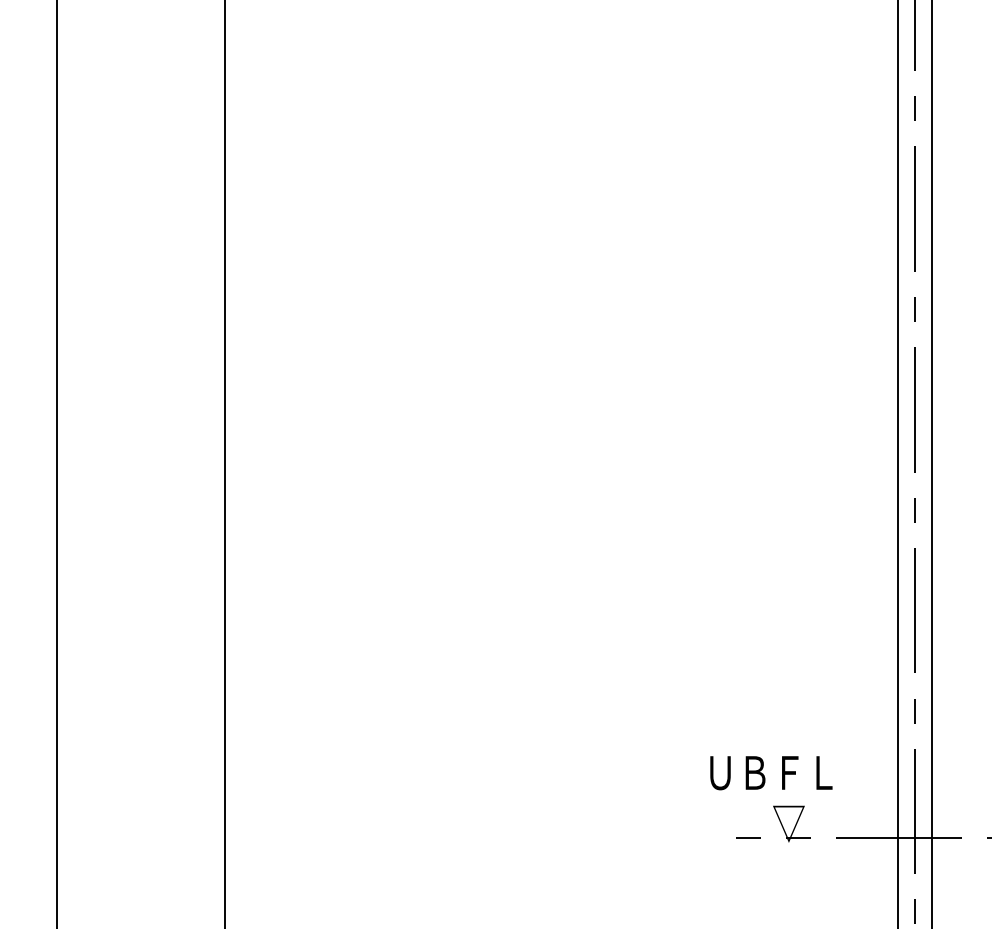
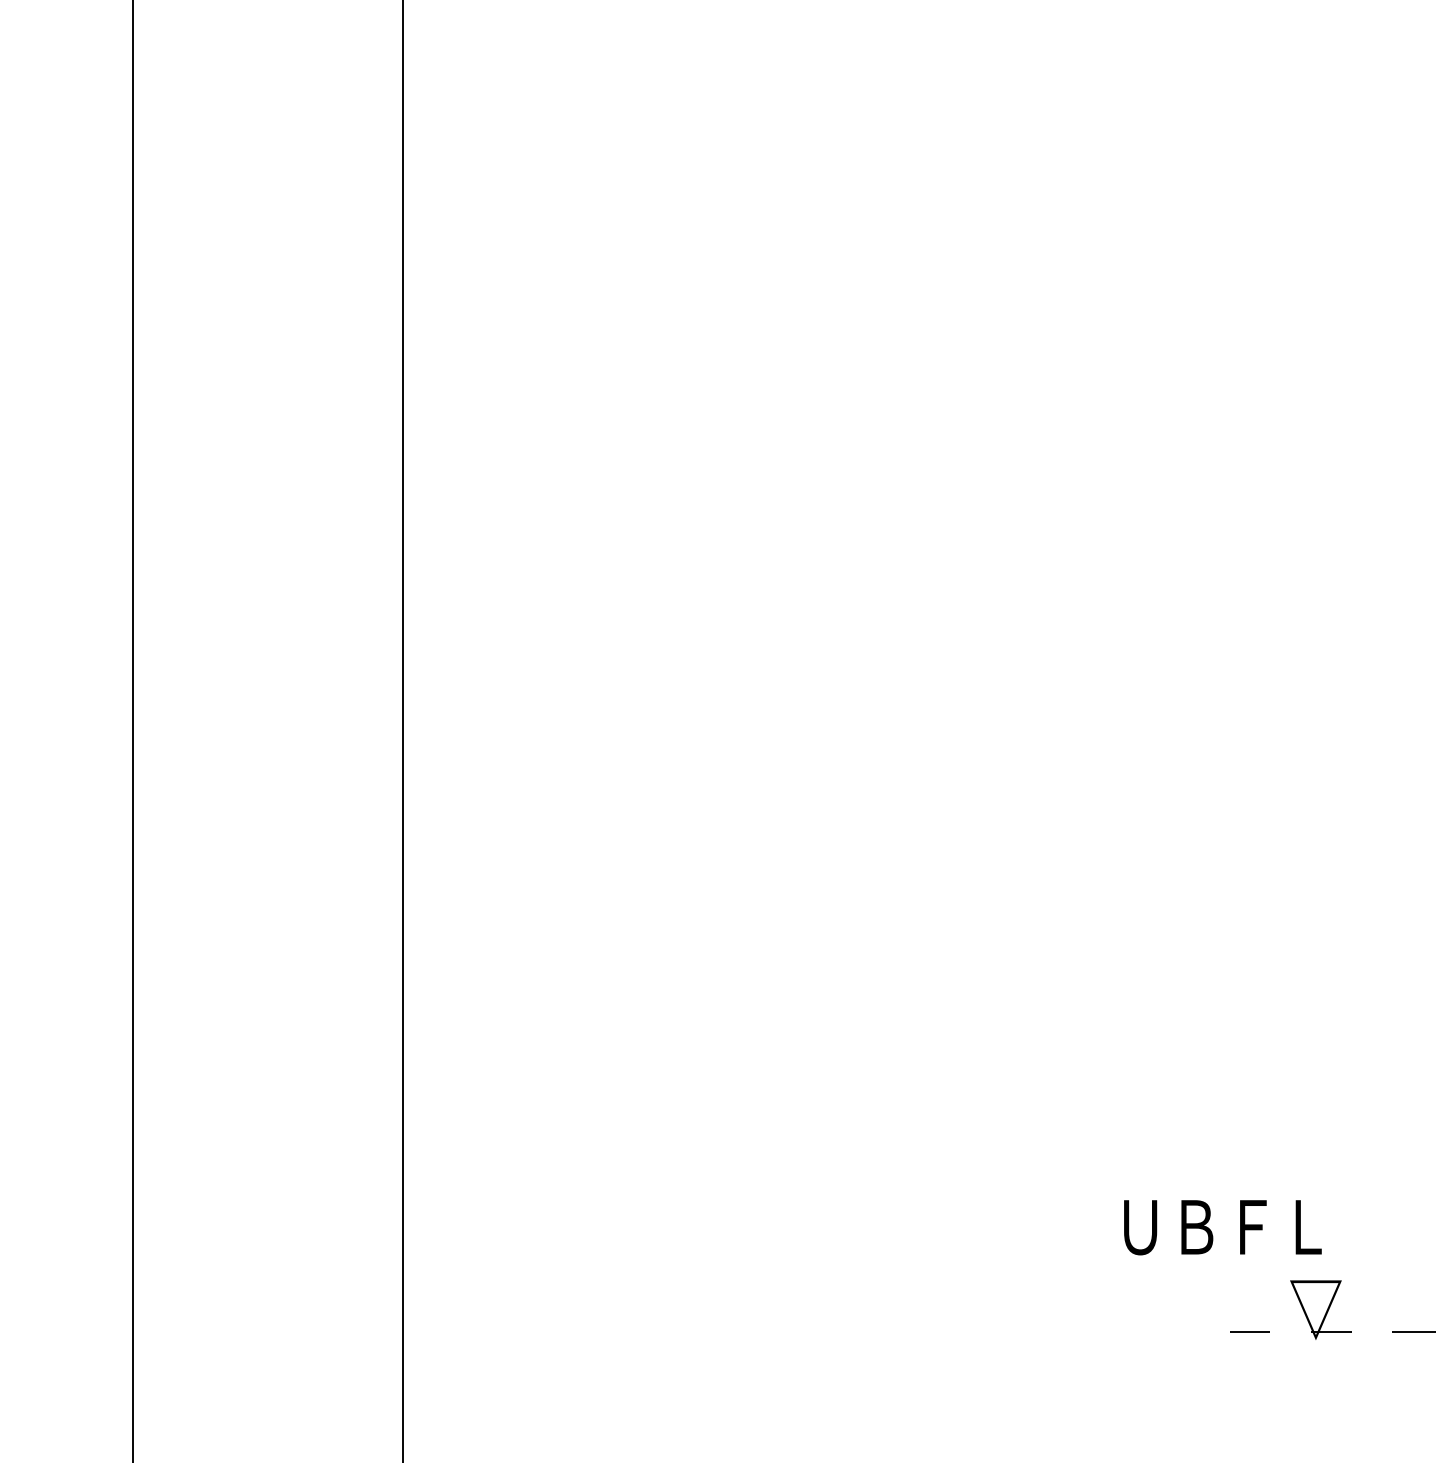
text: (771, 773) -> (1223, 1228), moved

